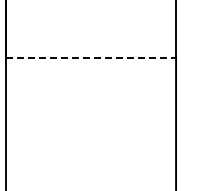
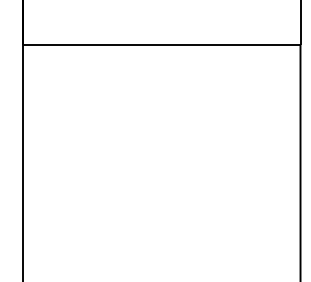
line: (91, 57) -> (162, 44), dashed -> solid

